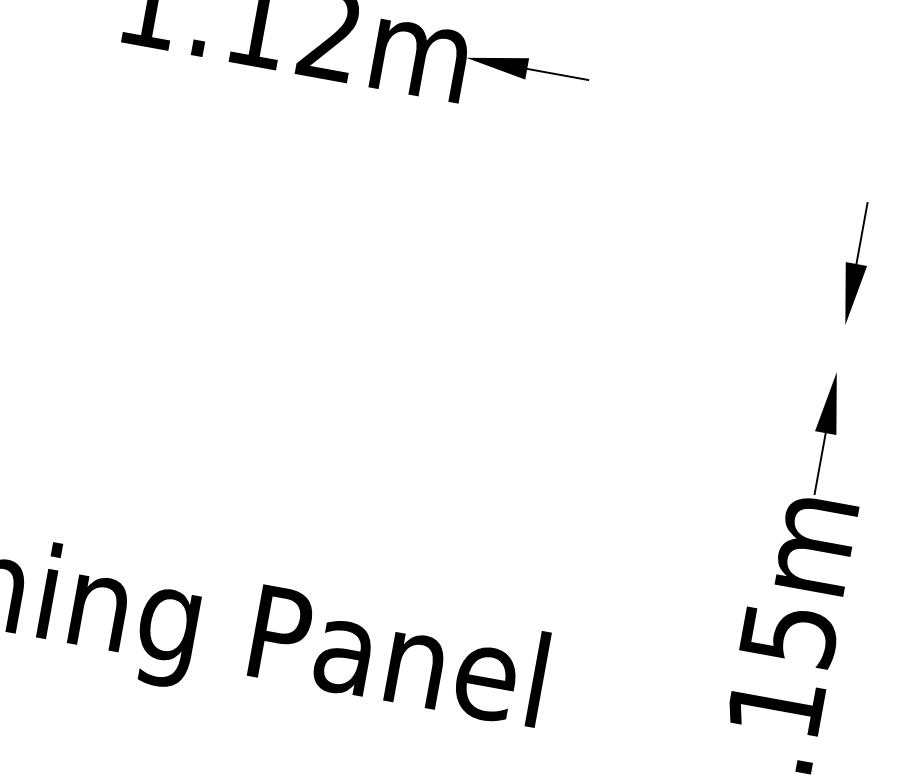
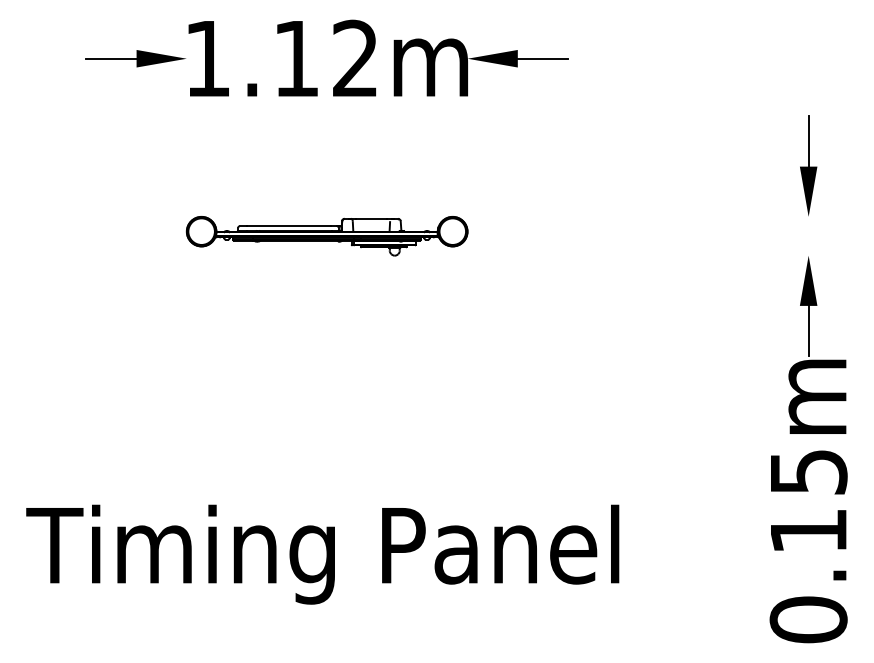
part: (255, 242) -> (326, 236), added

